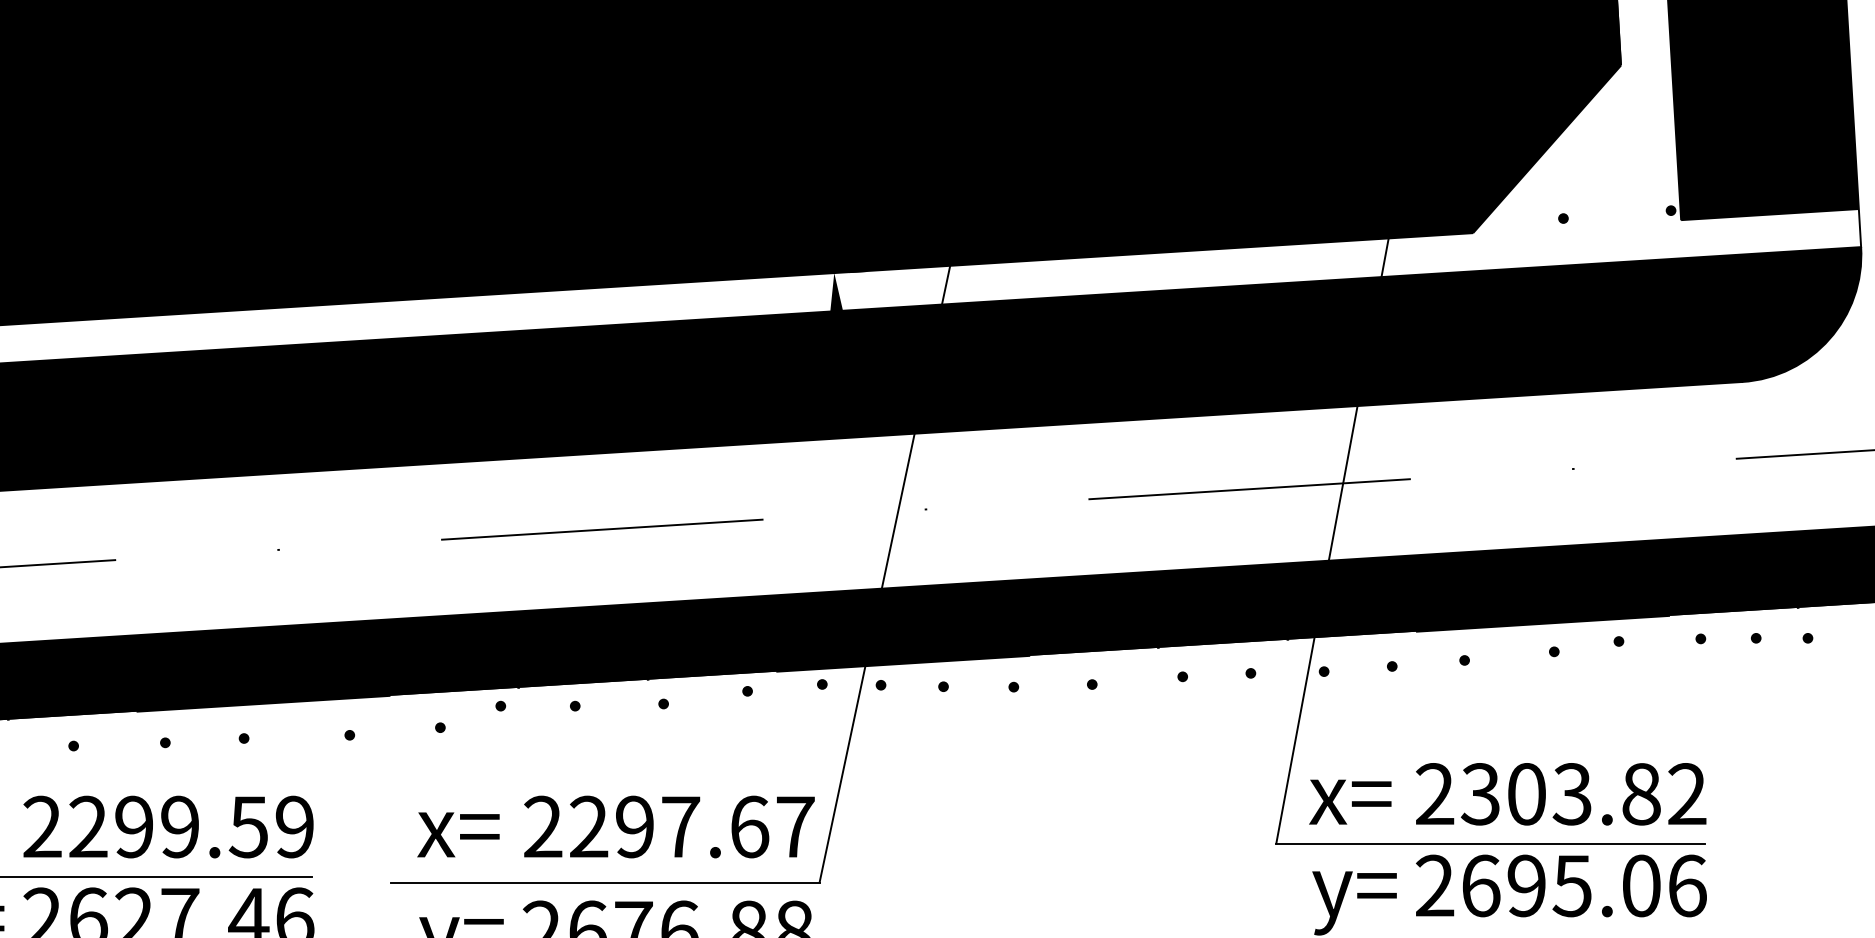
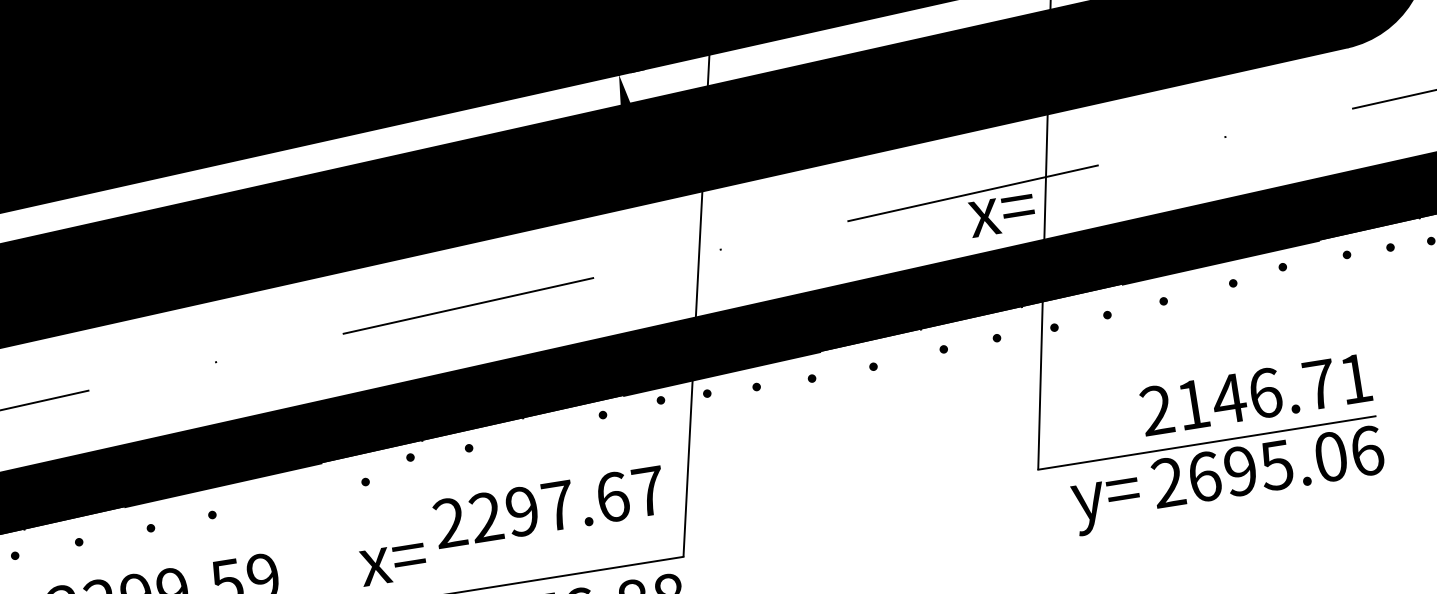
fill: (663, 703) -> (538, 435), removed
fill: (349, 734) -> (294, 498), removed
text: (1583, 794) -> (1274, 392), 2303.82 -> 2146.71
text: (1350, 801) -> (1002, 214), moved
text: (669, 826) -> (549, 506), moved

